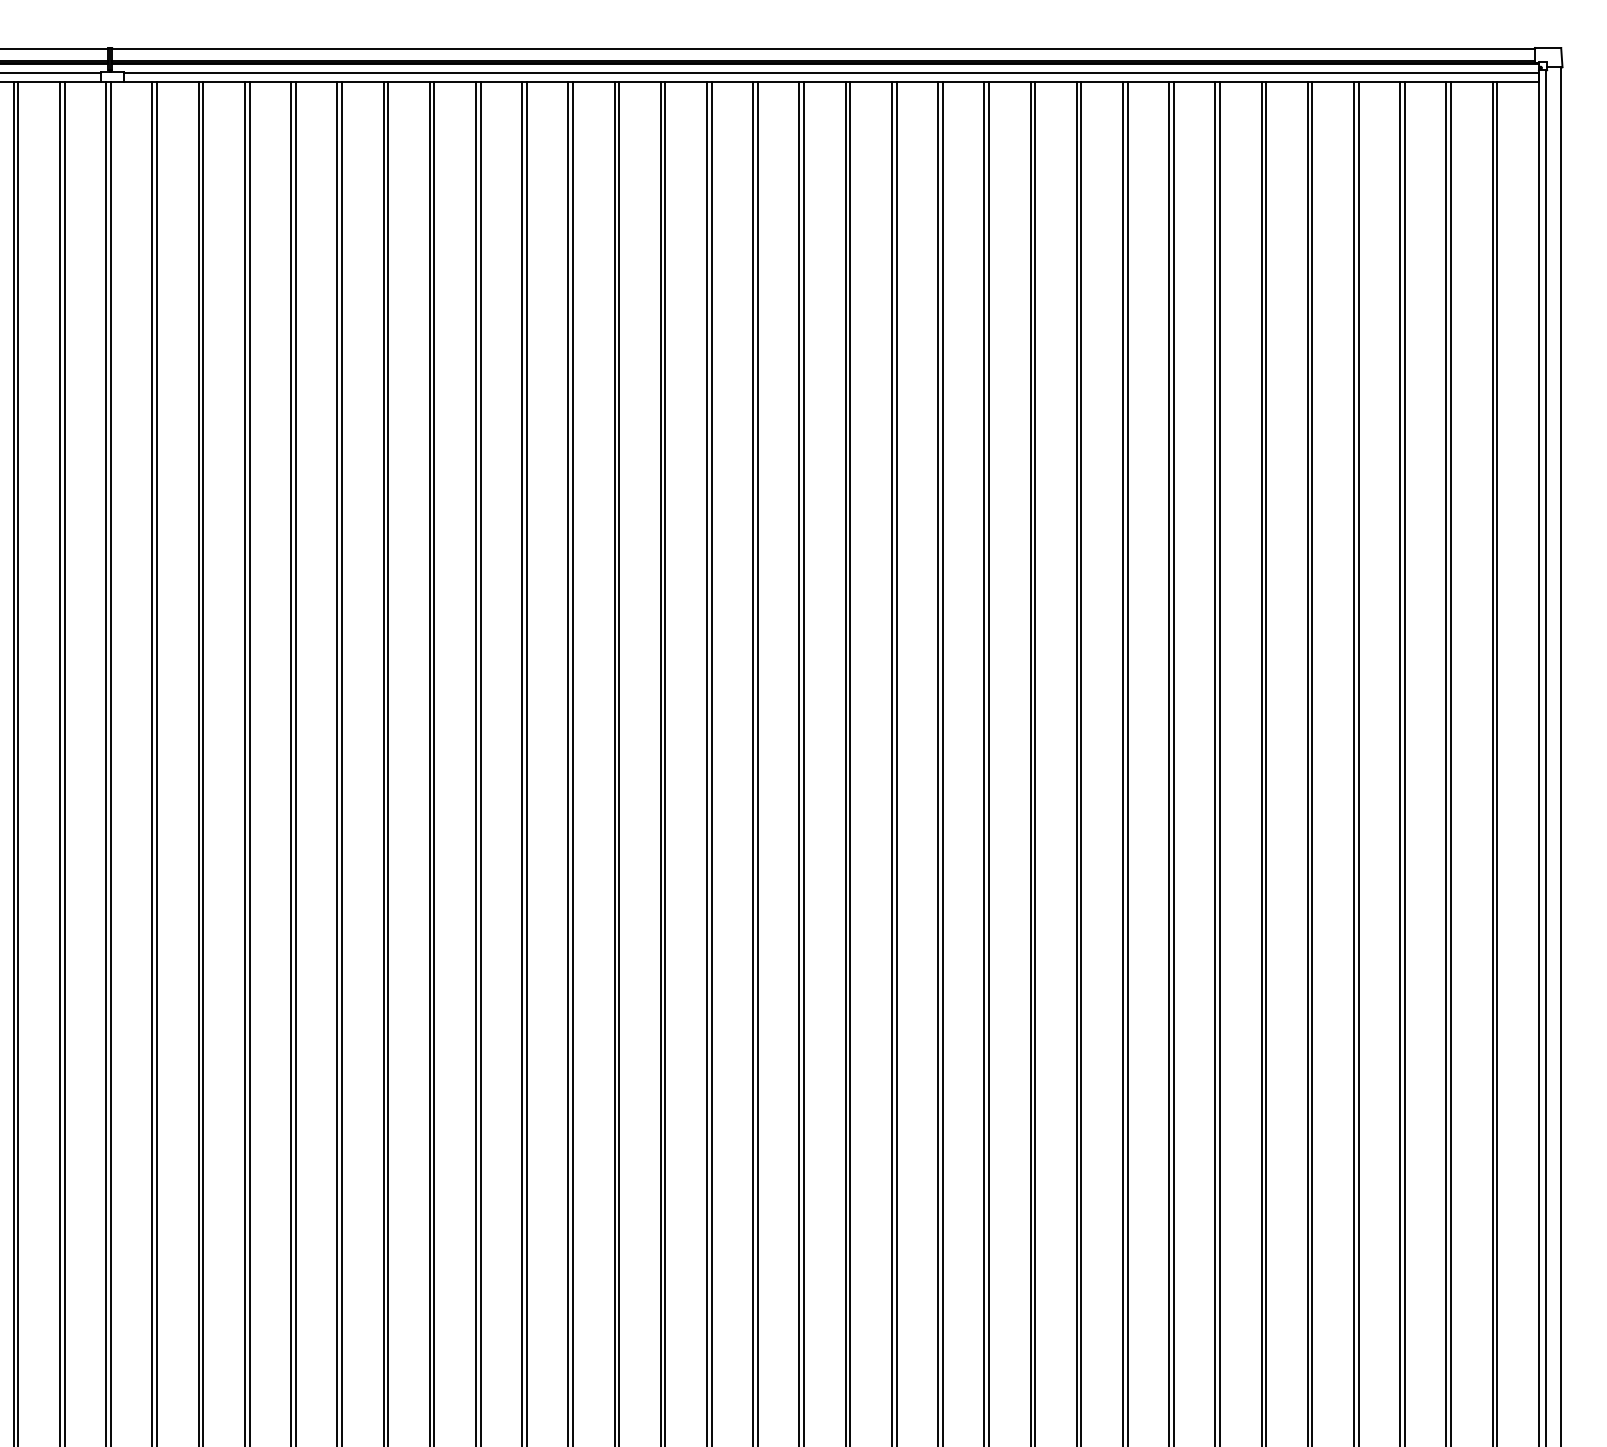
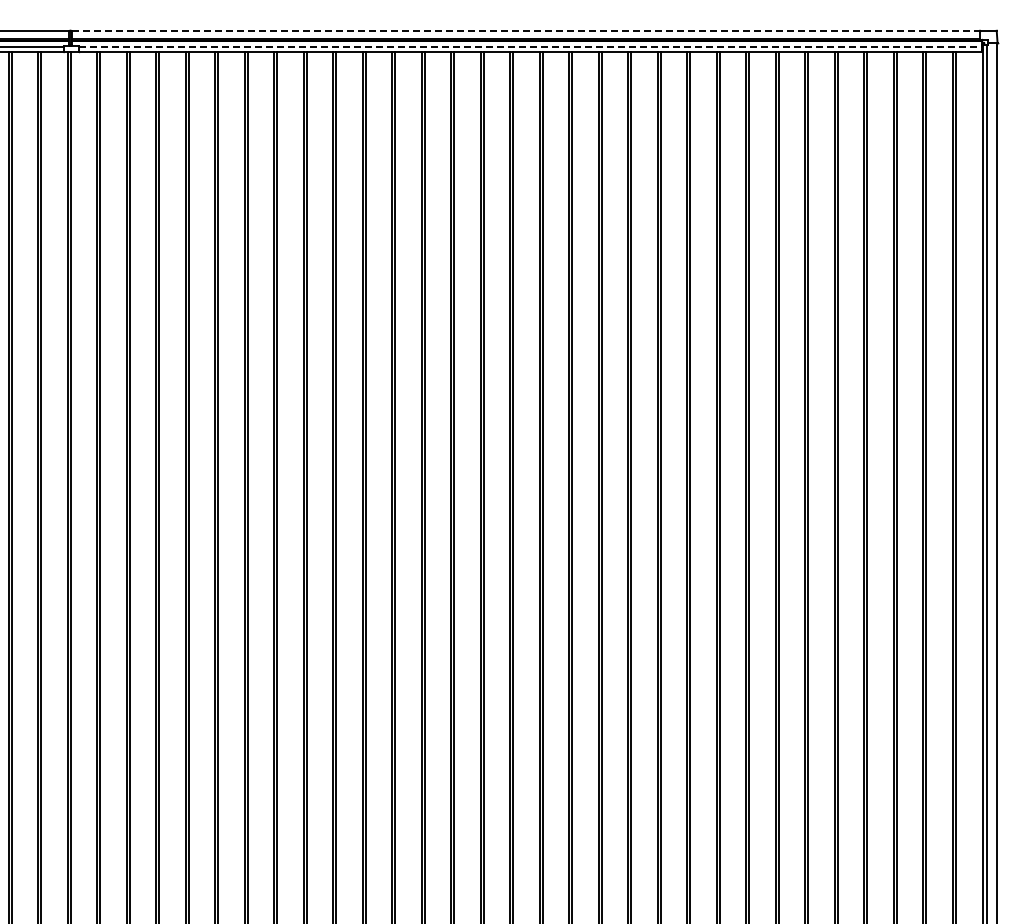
line: (824, 49) -> (526, 31), solid -> dashed
line: (832, 72) -> (531, 46), solid -> dashed

